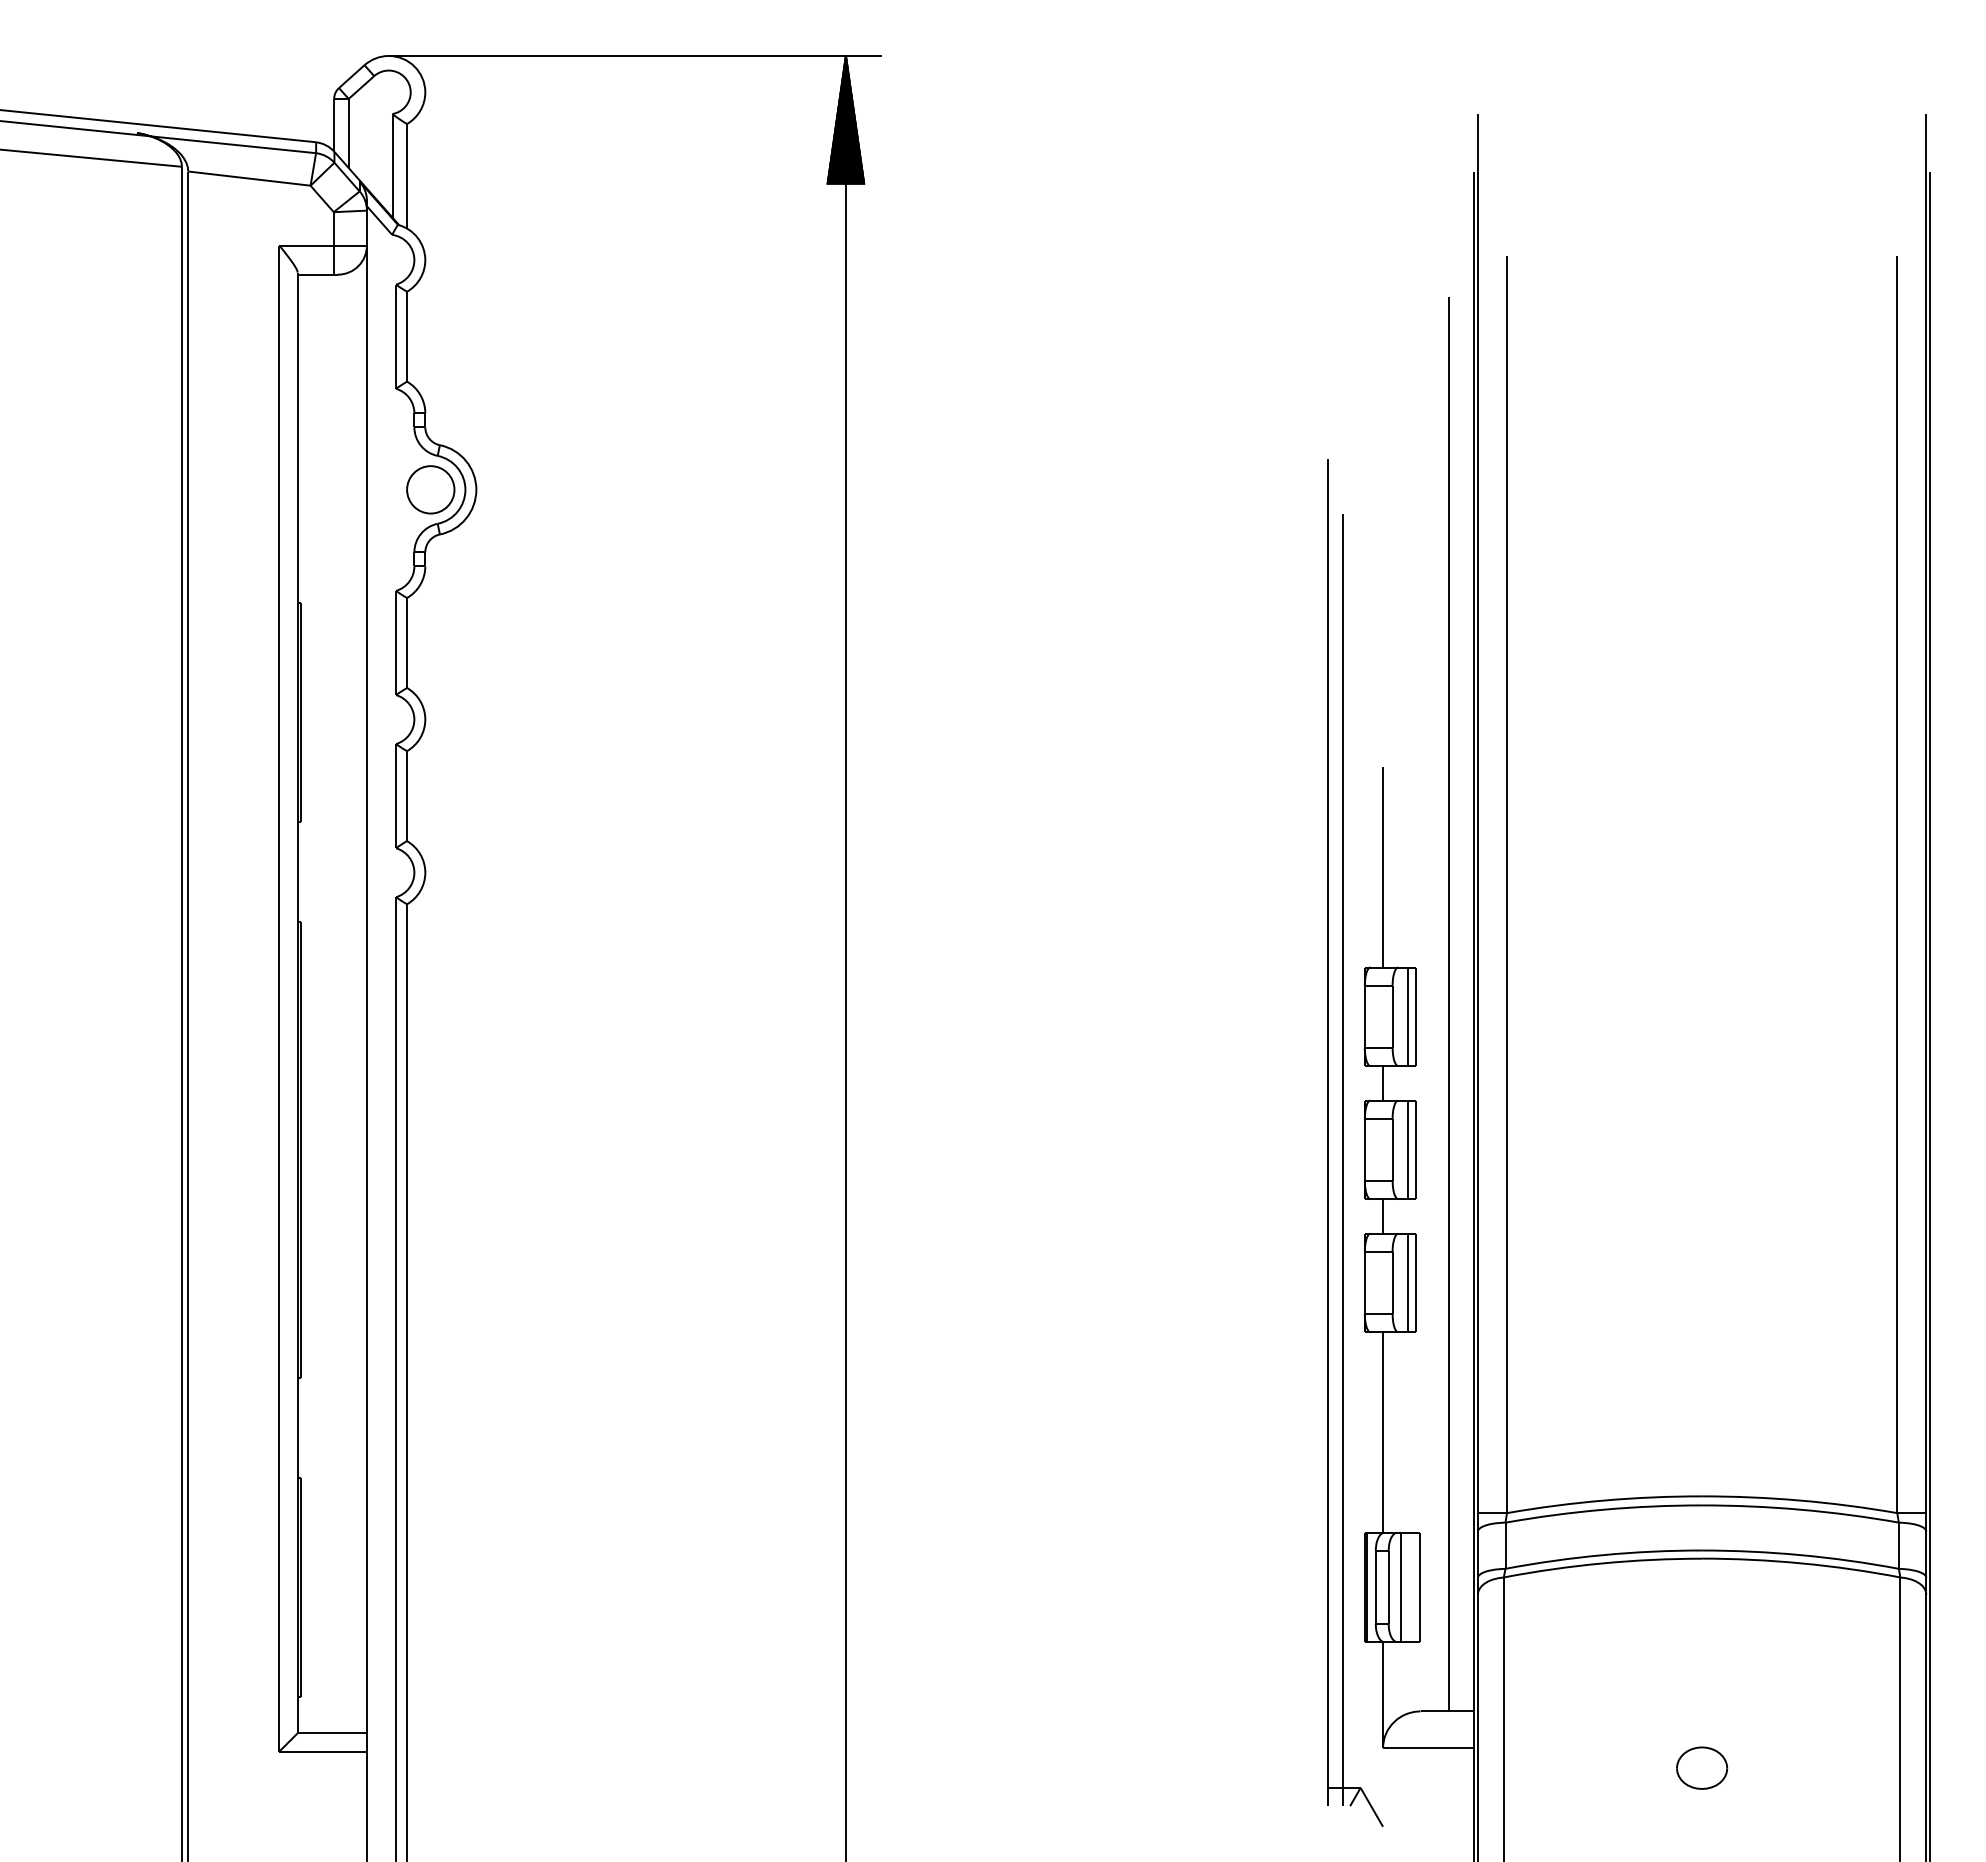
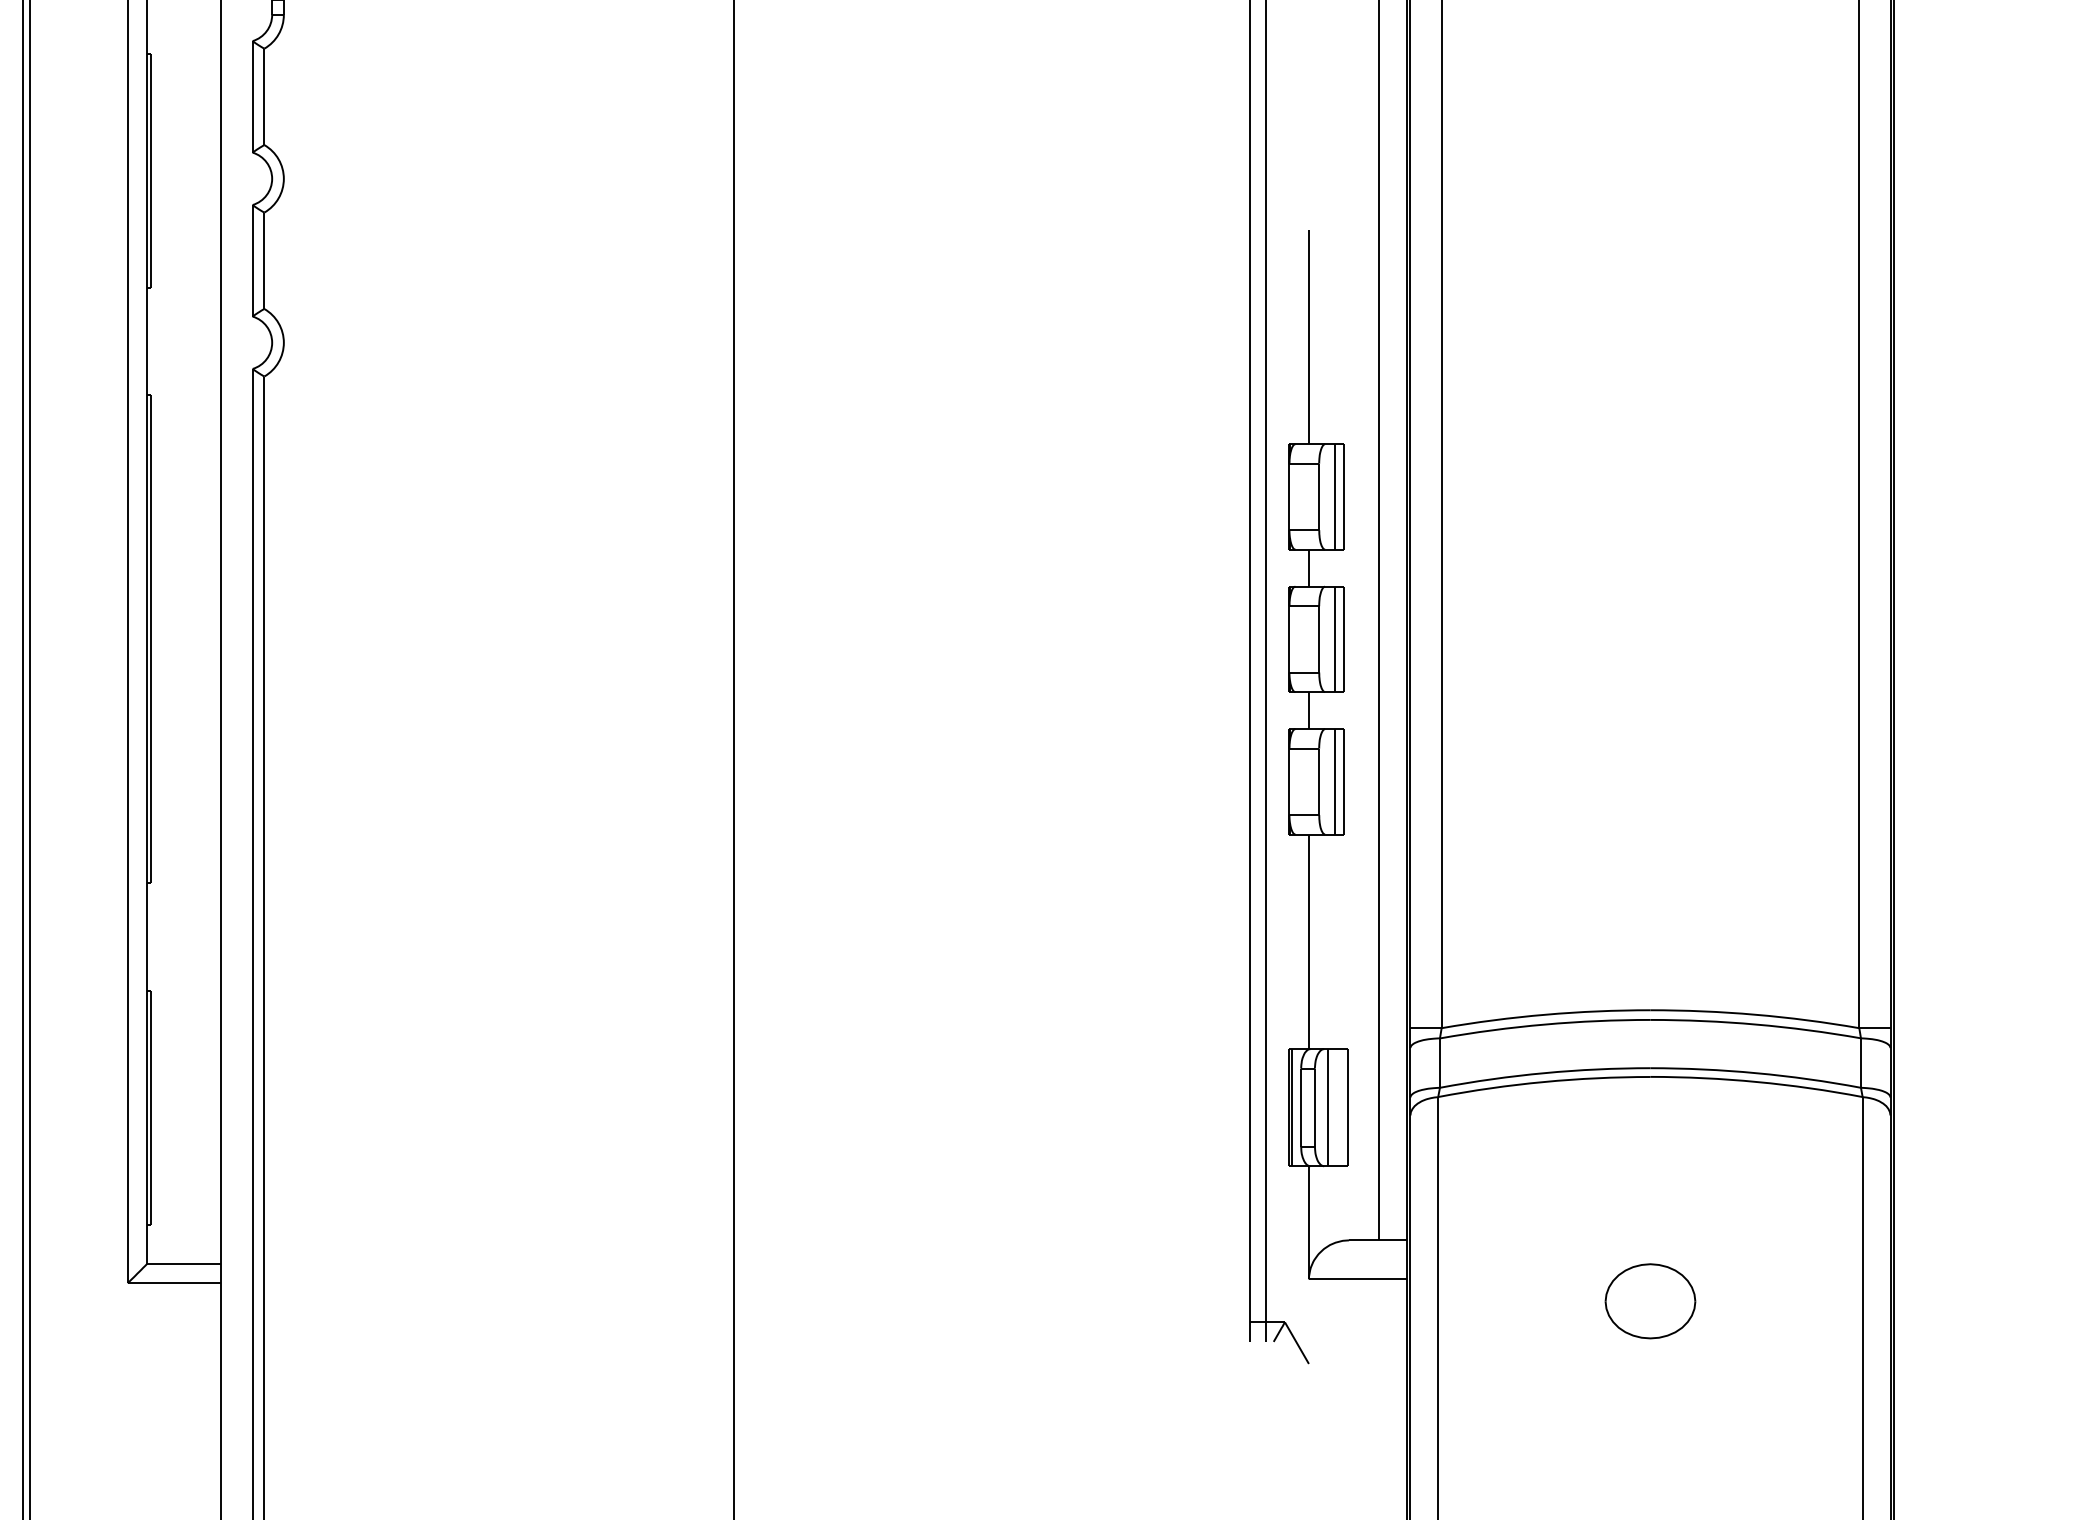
part: (1701, 1767) -> (1649, 1300), size x1.67

